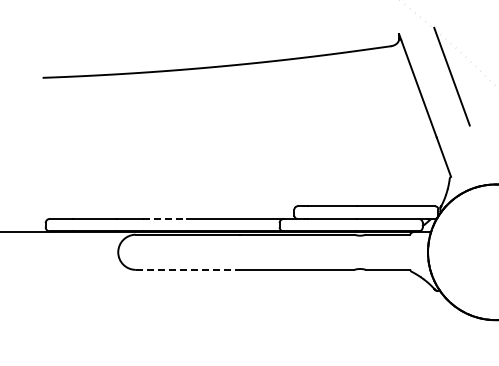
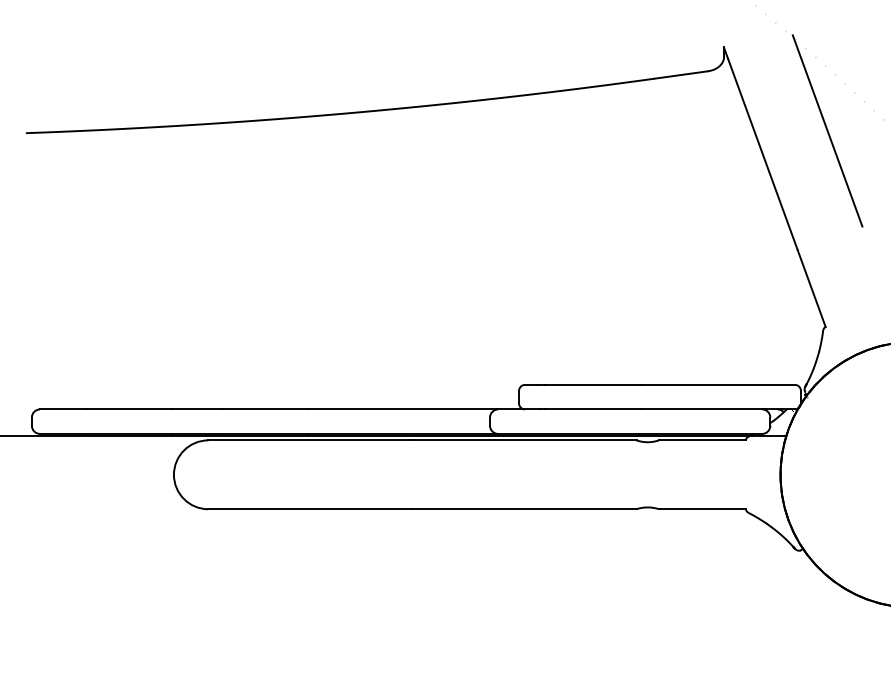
line: (165, 218) -> (266, 408), dashed -> solid
line: (188, 269) -> (311, 508), dashed -> solid

